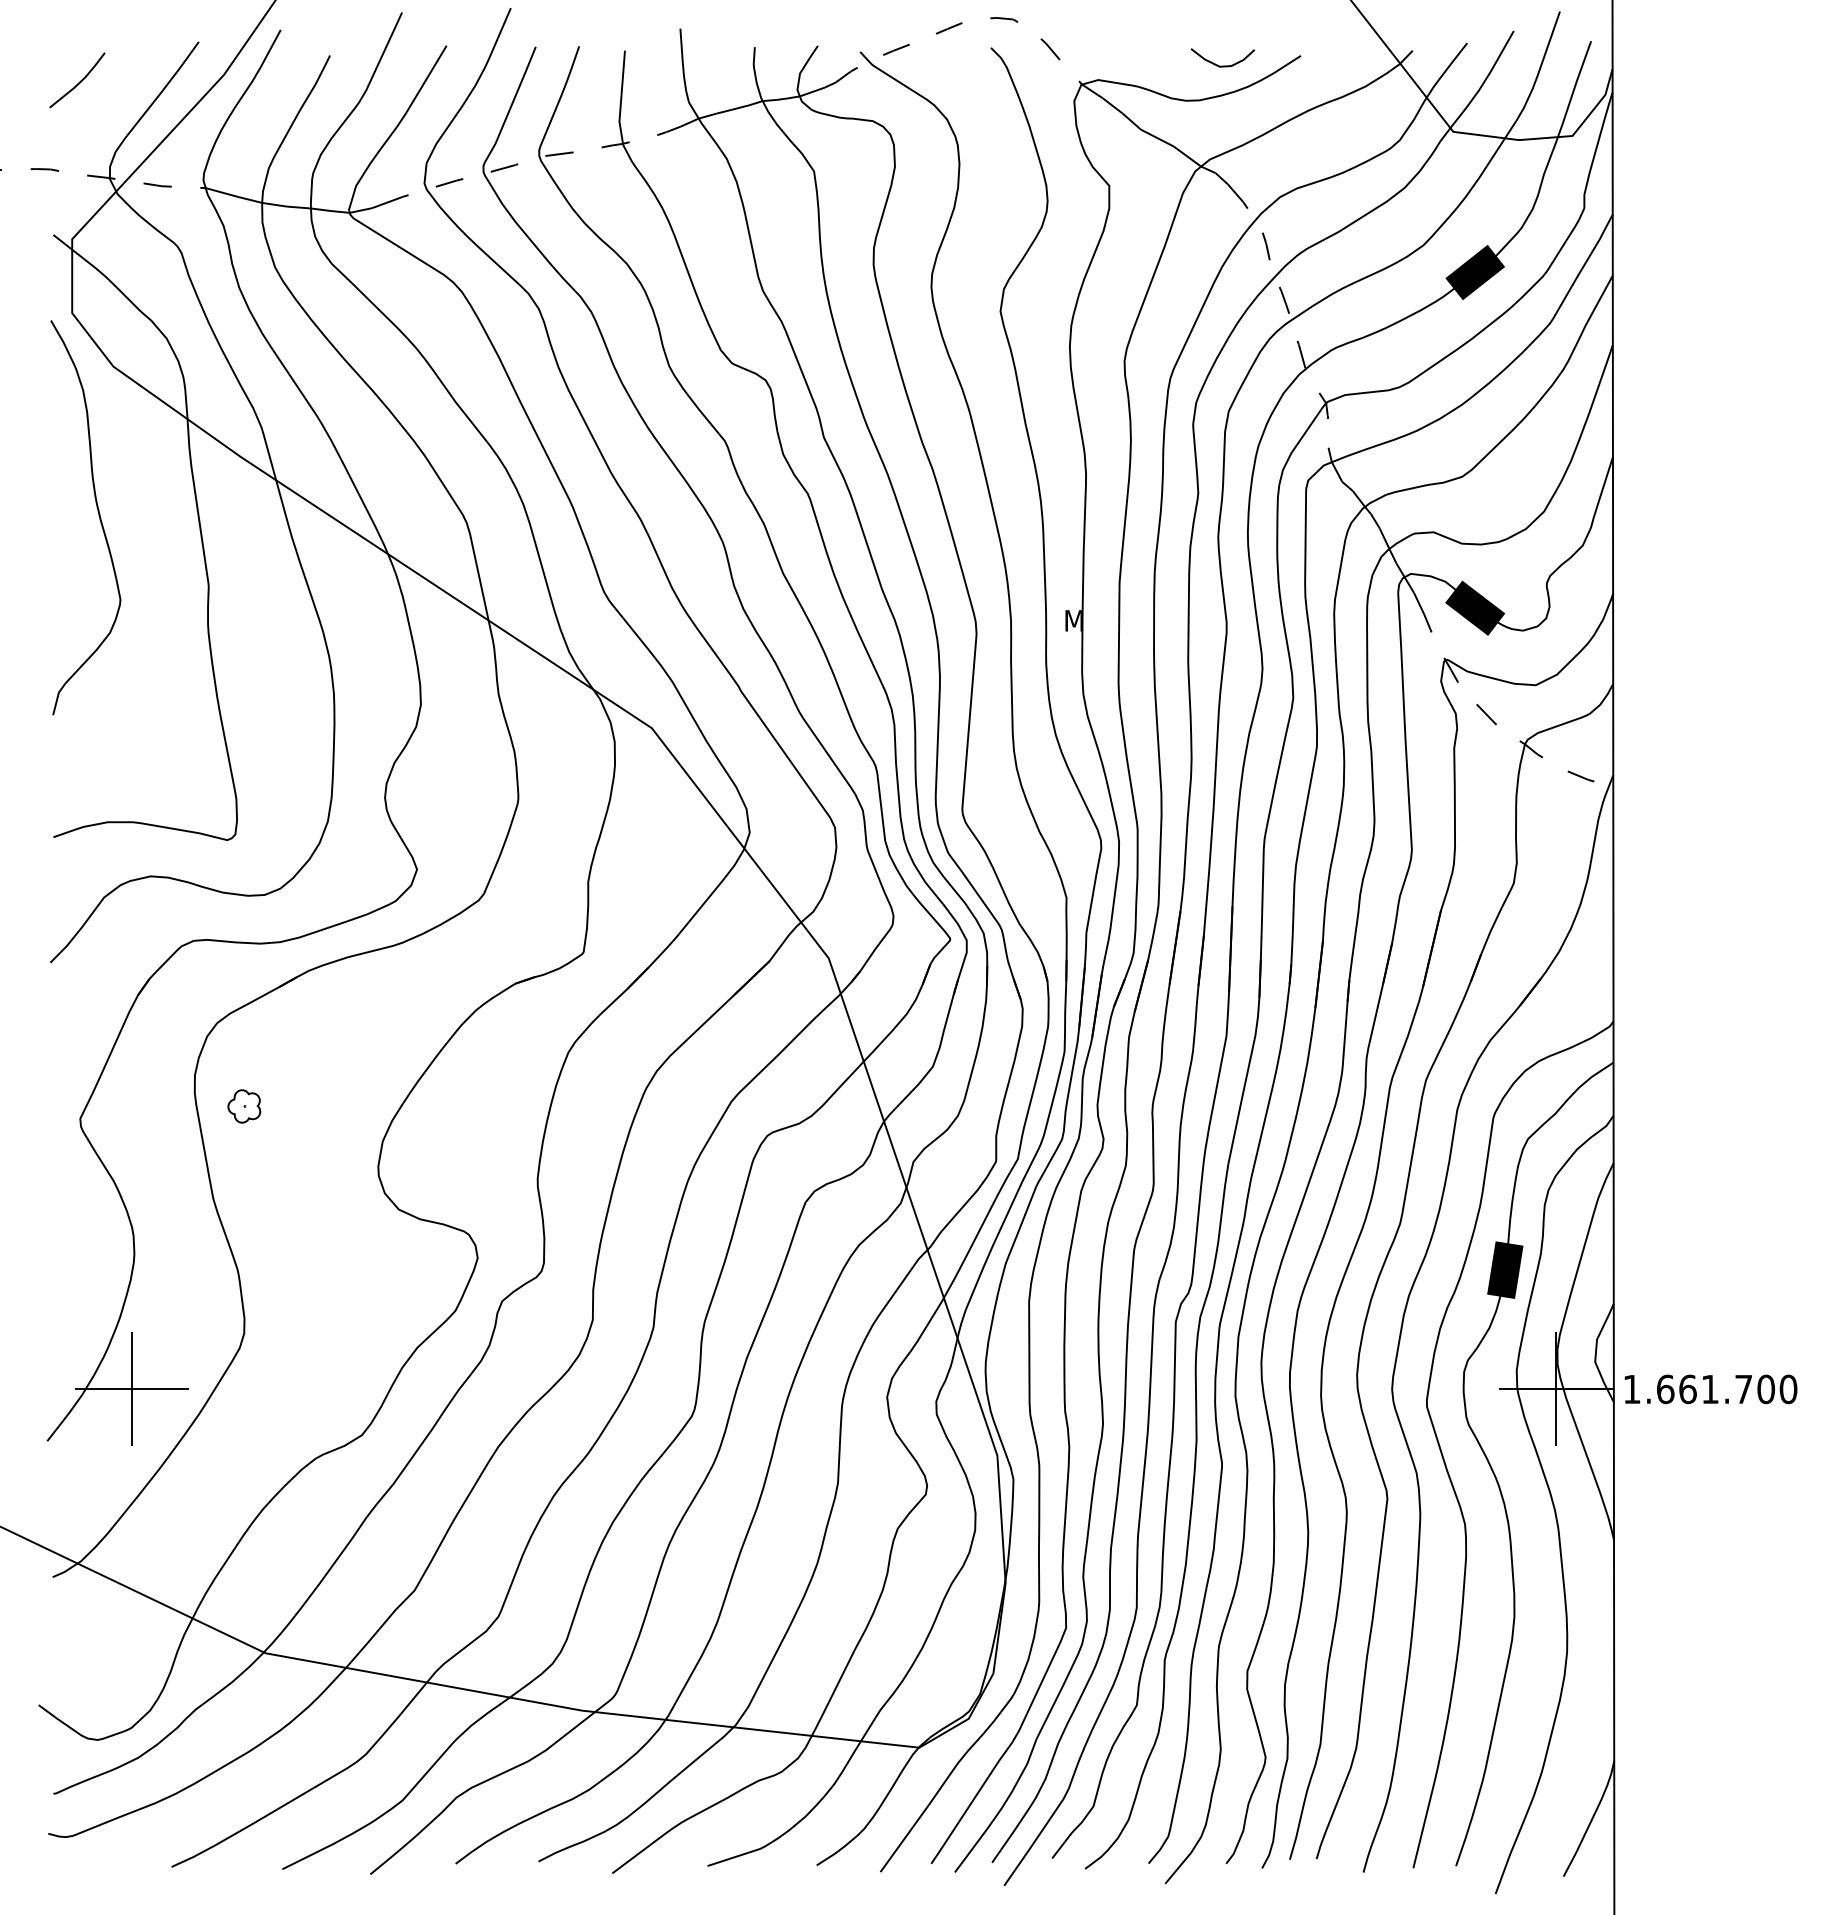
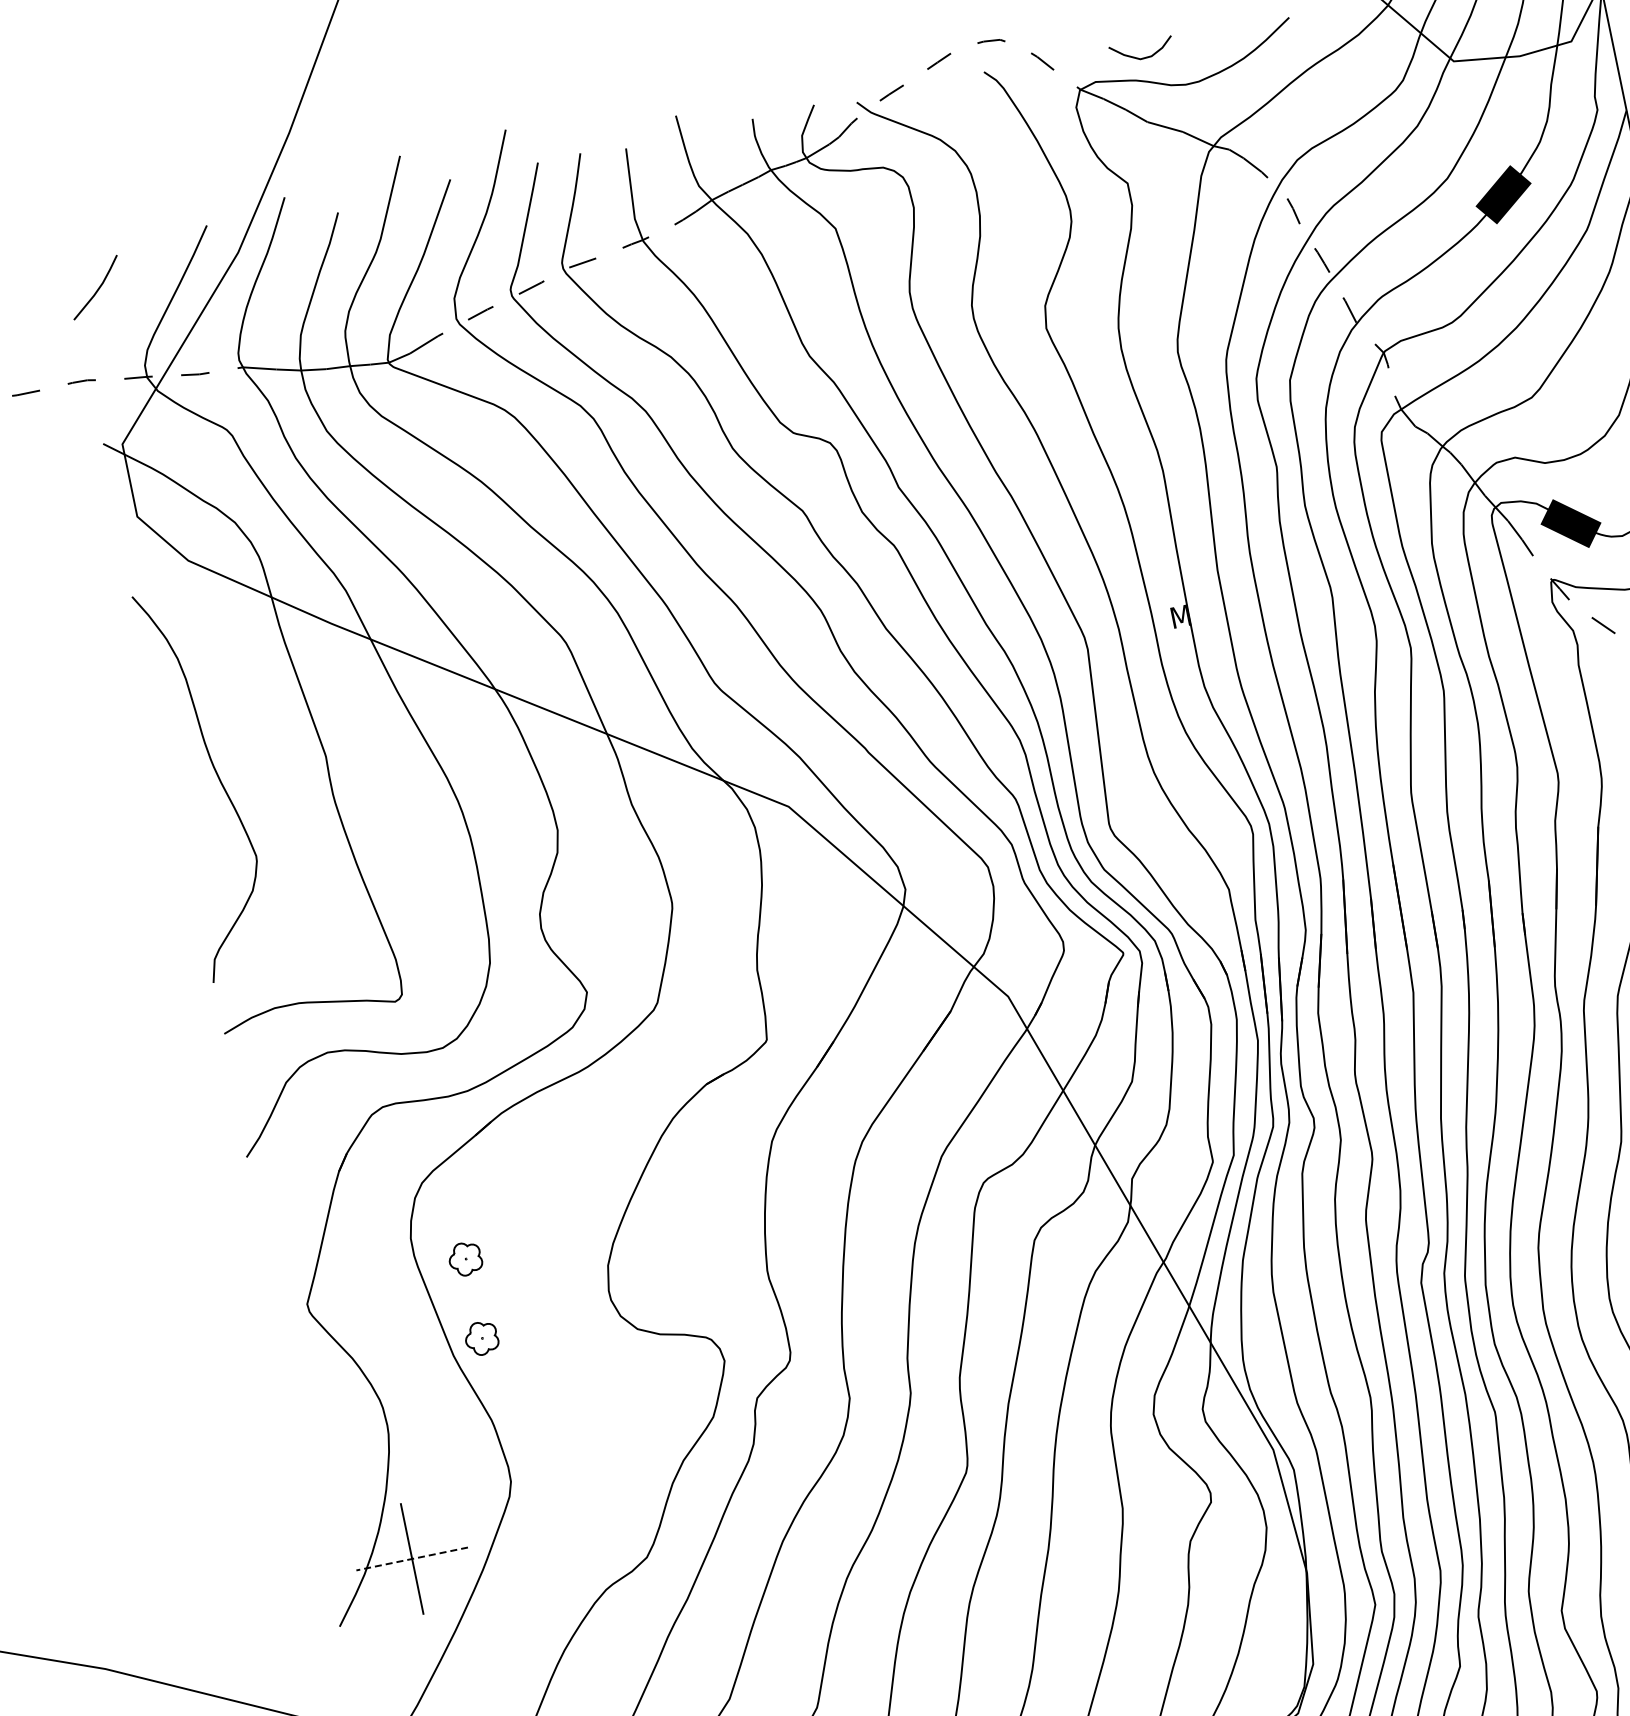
curve: (1222, 65) -> (1142, 57), moved
curve: (98, 515) -> (217, 778), moved
part: (244, 1187) -> (481, 1338), added
line: (131, 1389) -> (411, 1559), solid -> dashed

